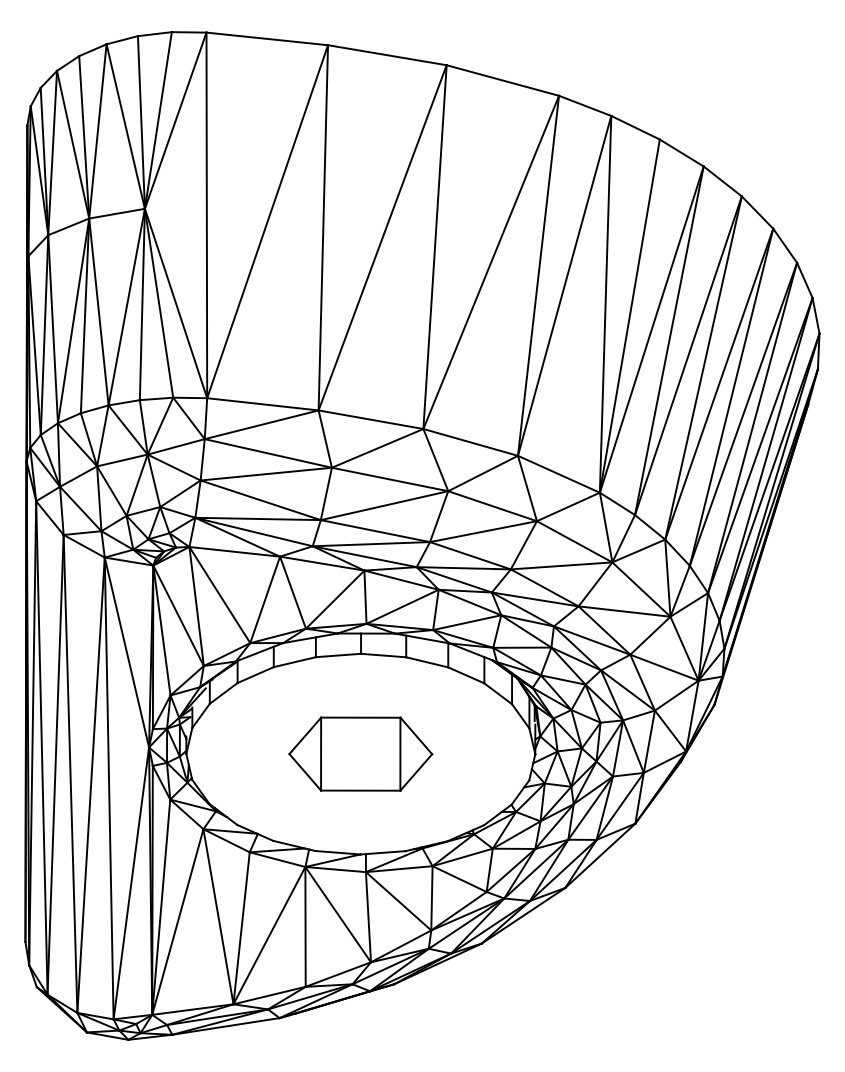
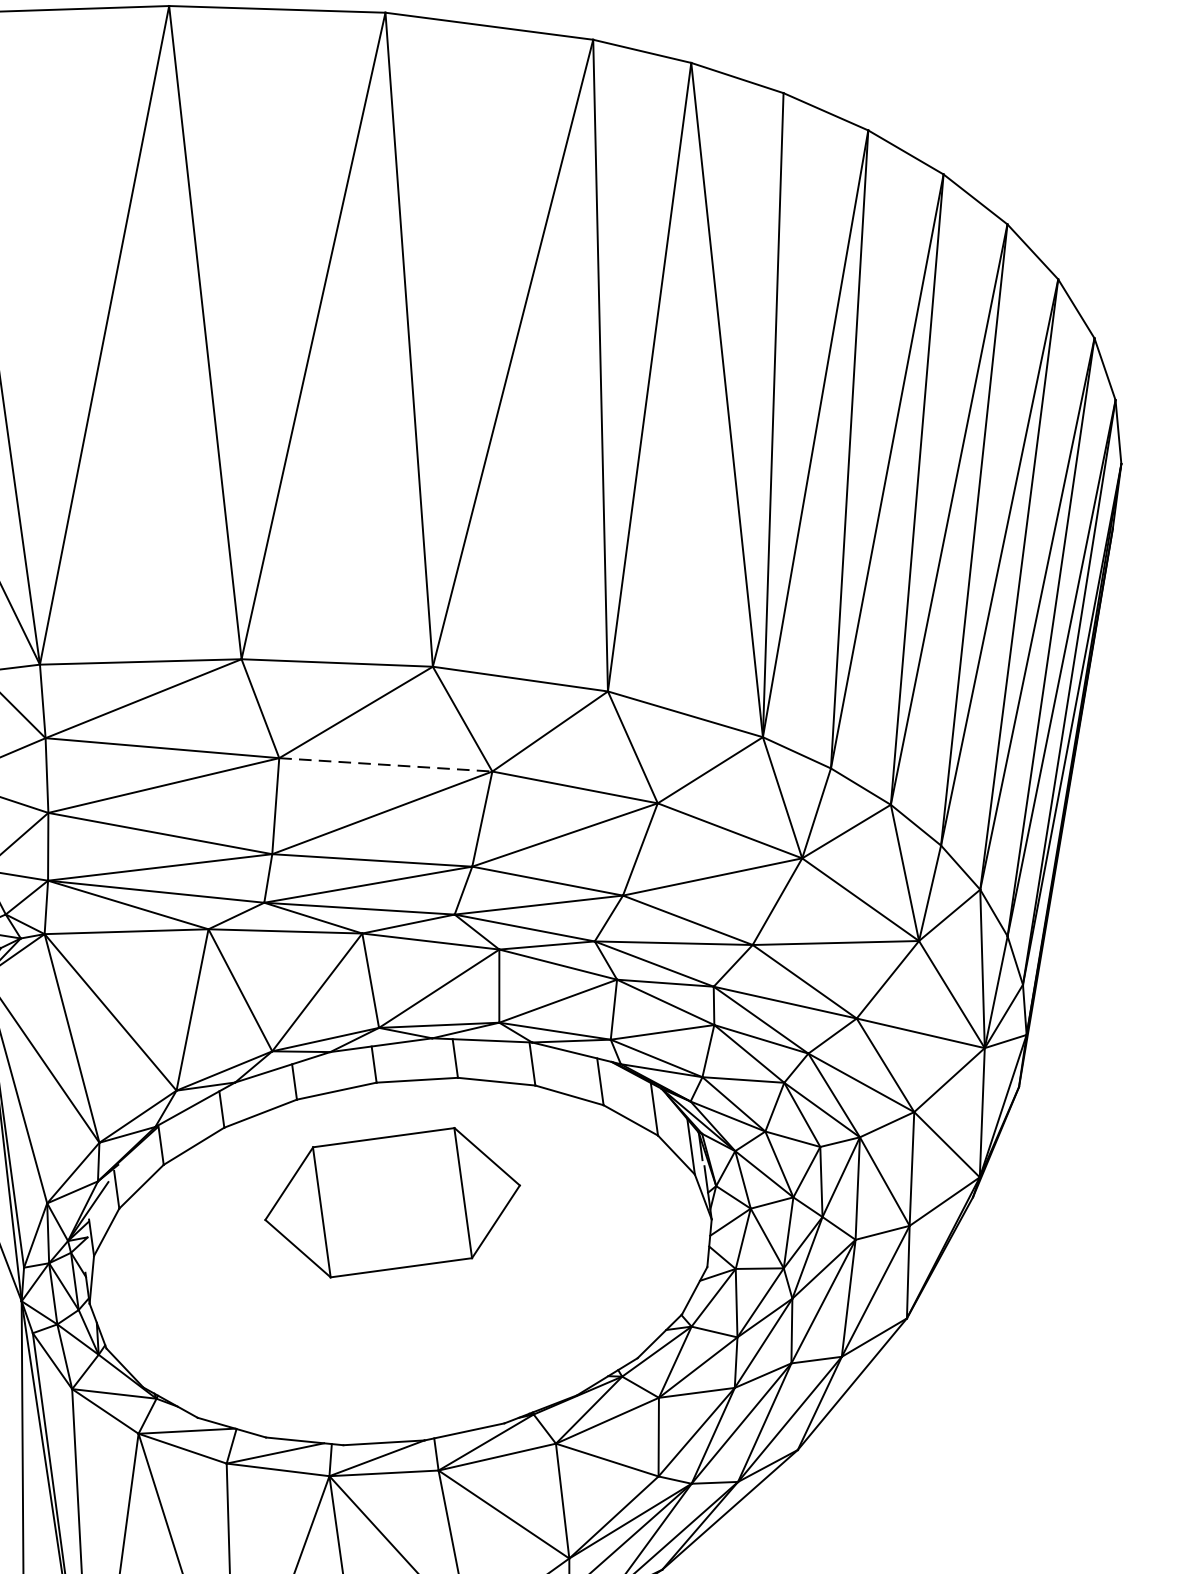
line: (390, 479) -> (386, 764), solid -> dashed
part: (360, 753) -> (391, 1201), moved

